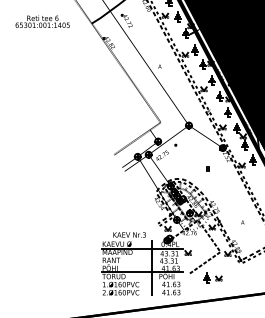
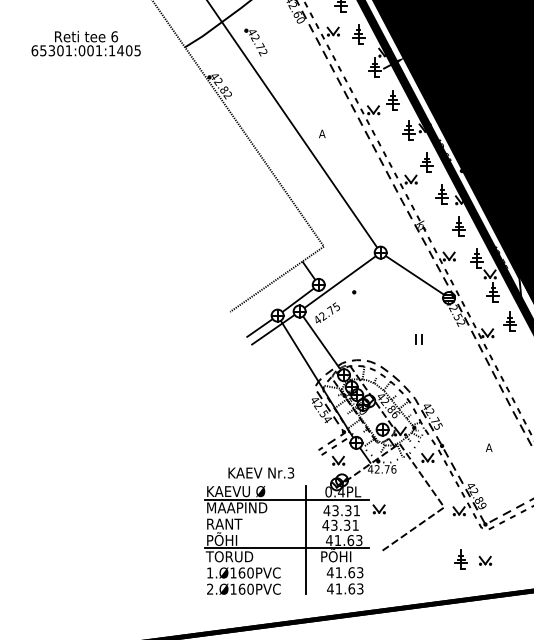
part: (212, 277) -> (472, 558), moved

